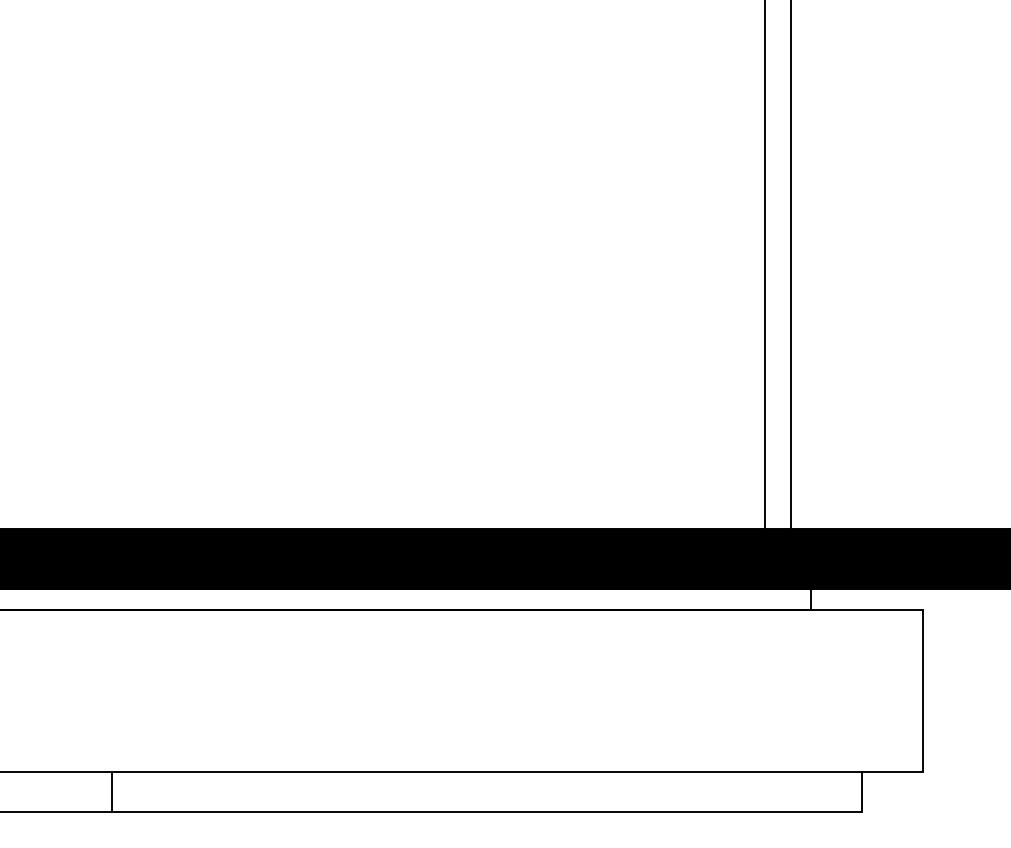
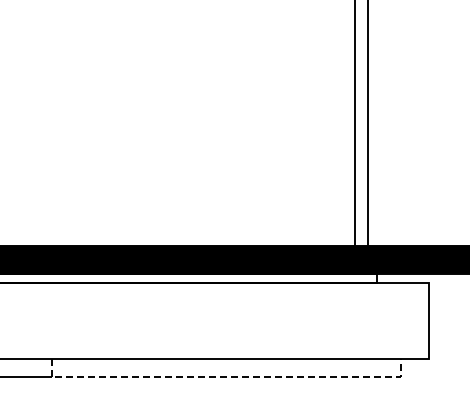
line: (487, 812) -> (226, 377), solid -> dashed

